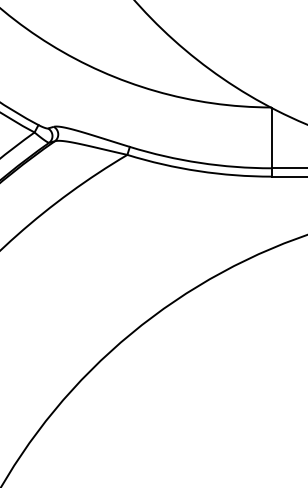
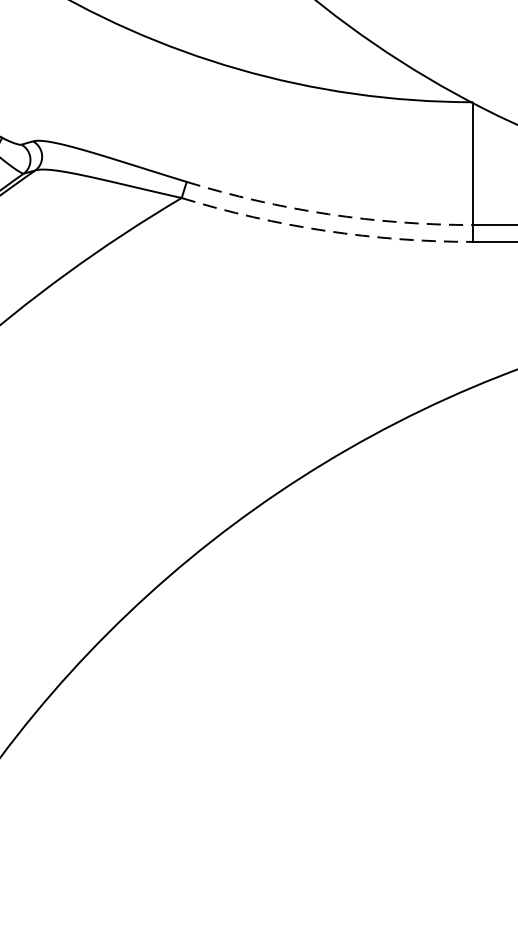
arc: (200, 162) -> (329, 213), solid -> dashed
arc: (198, 171) -> (325, 231), solid -> dashed

